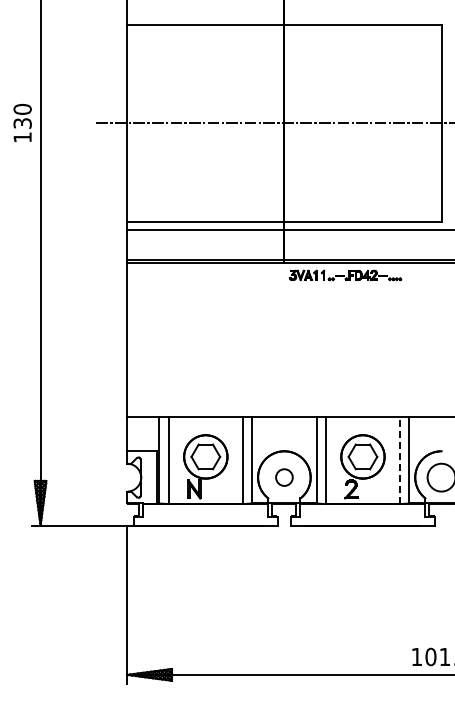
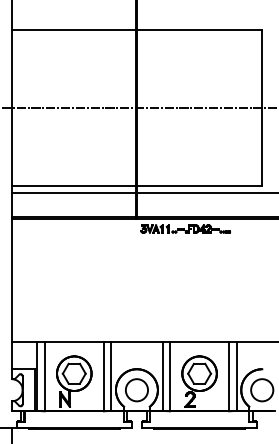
line: (400, 460) -> (229, 376), dashed -> solid
circle: (284, 477) -> (137, 390), size x1.67

